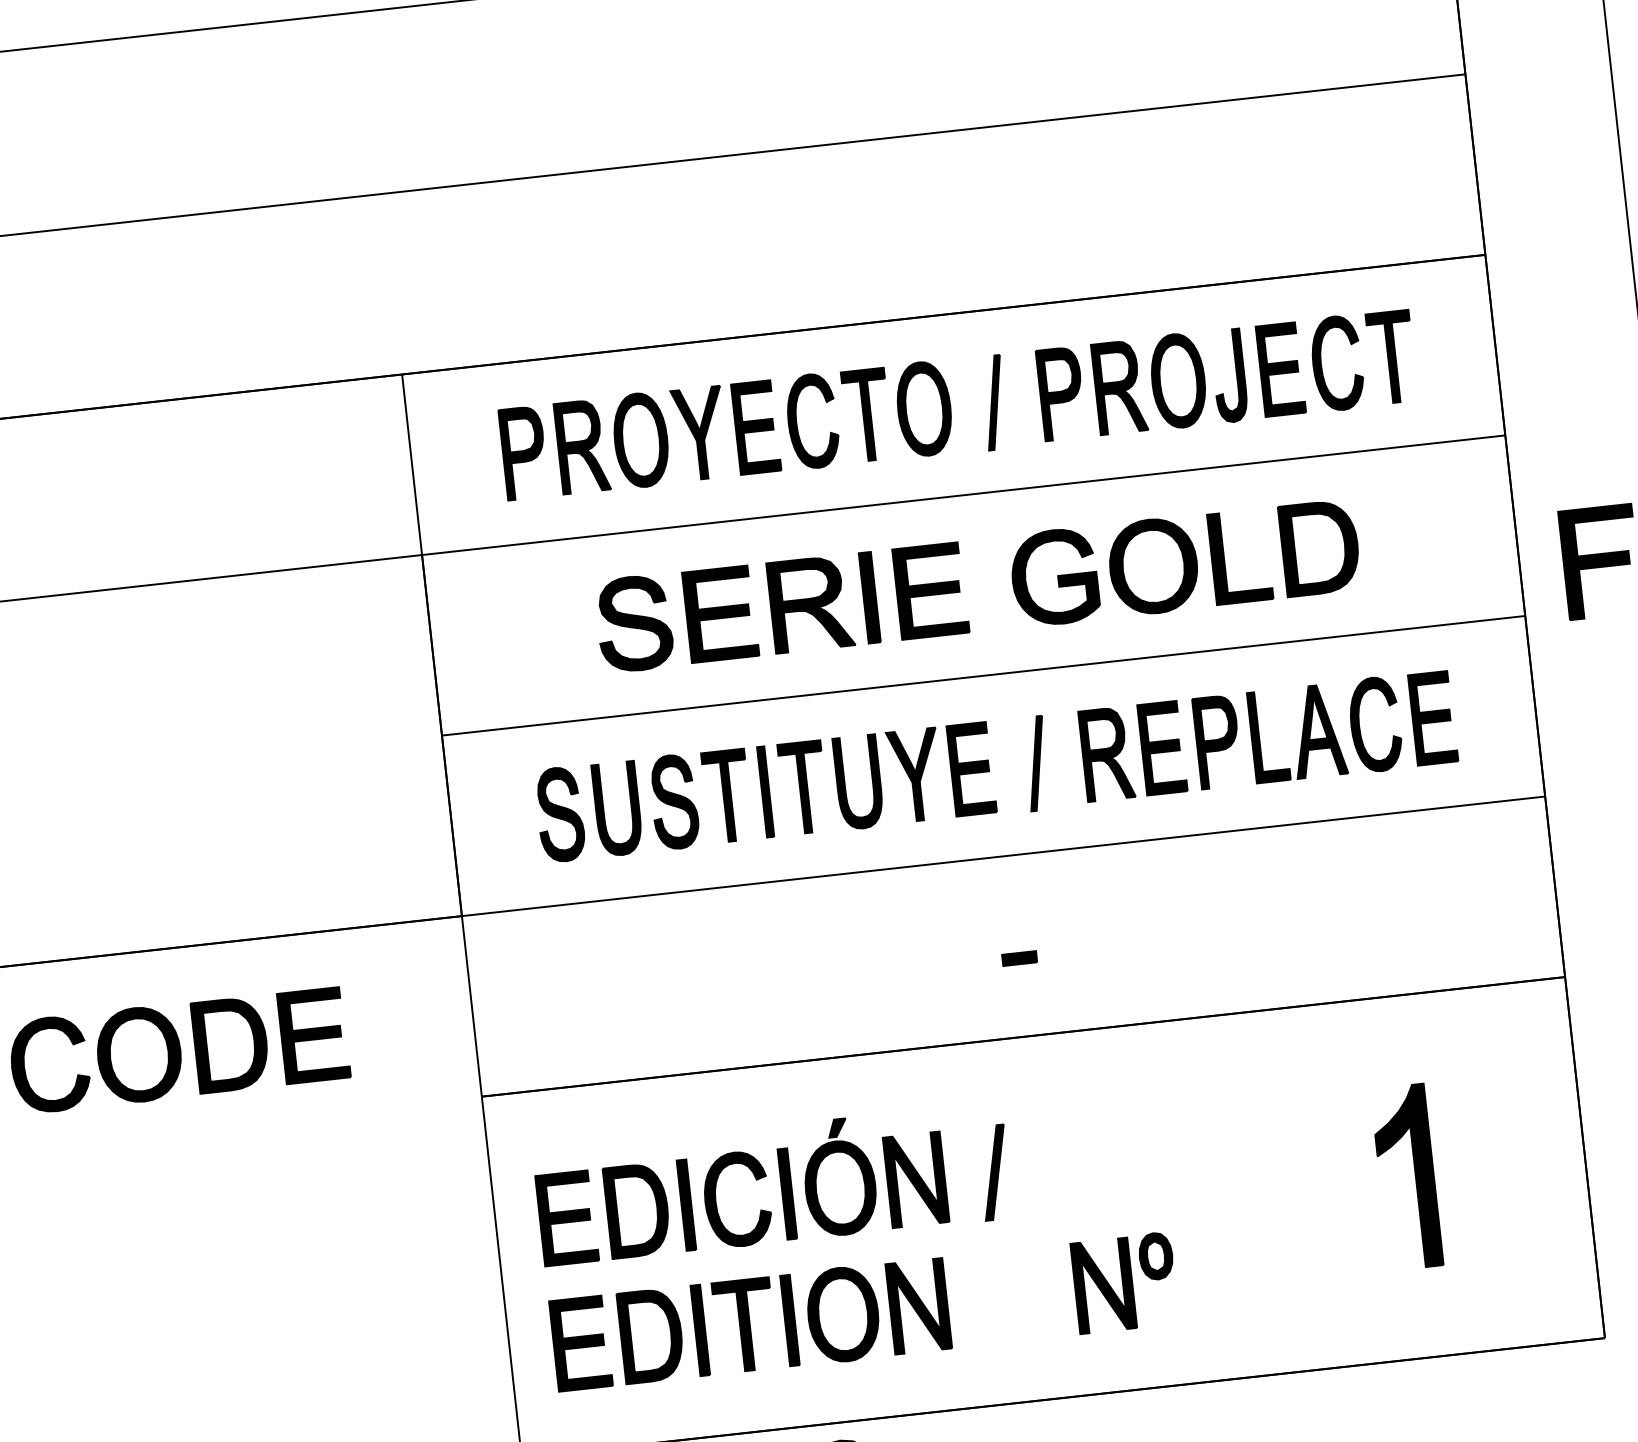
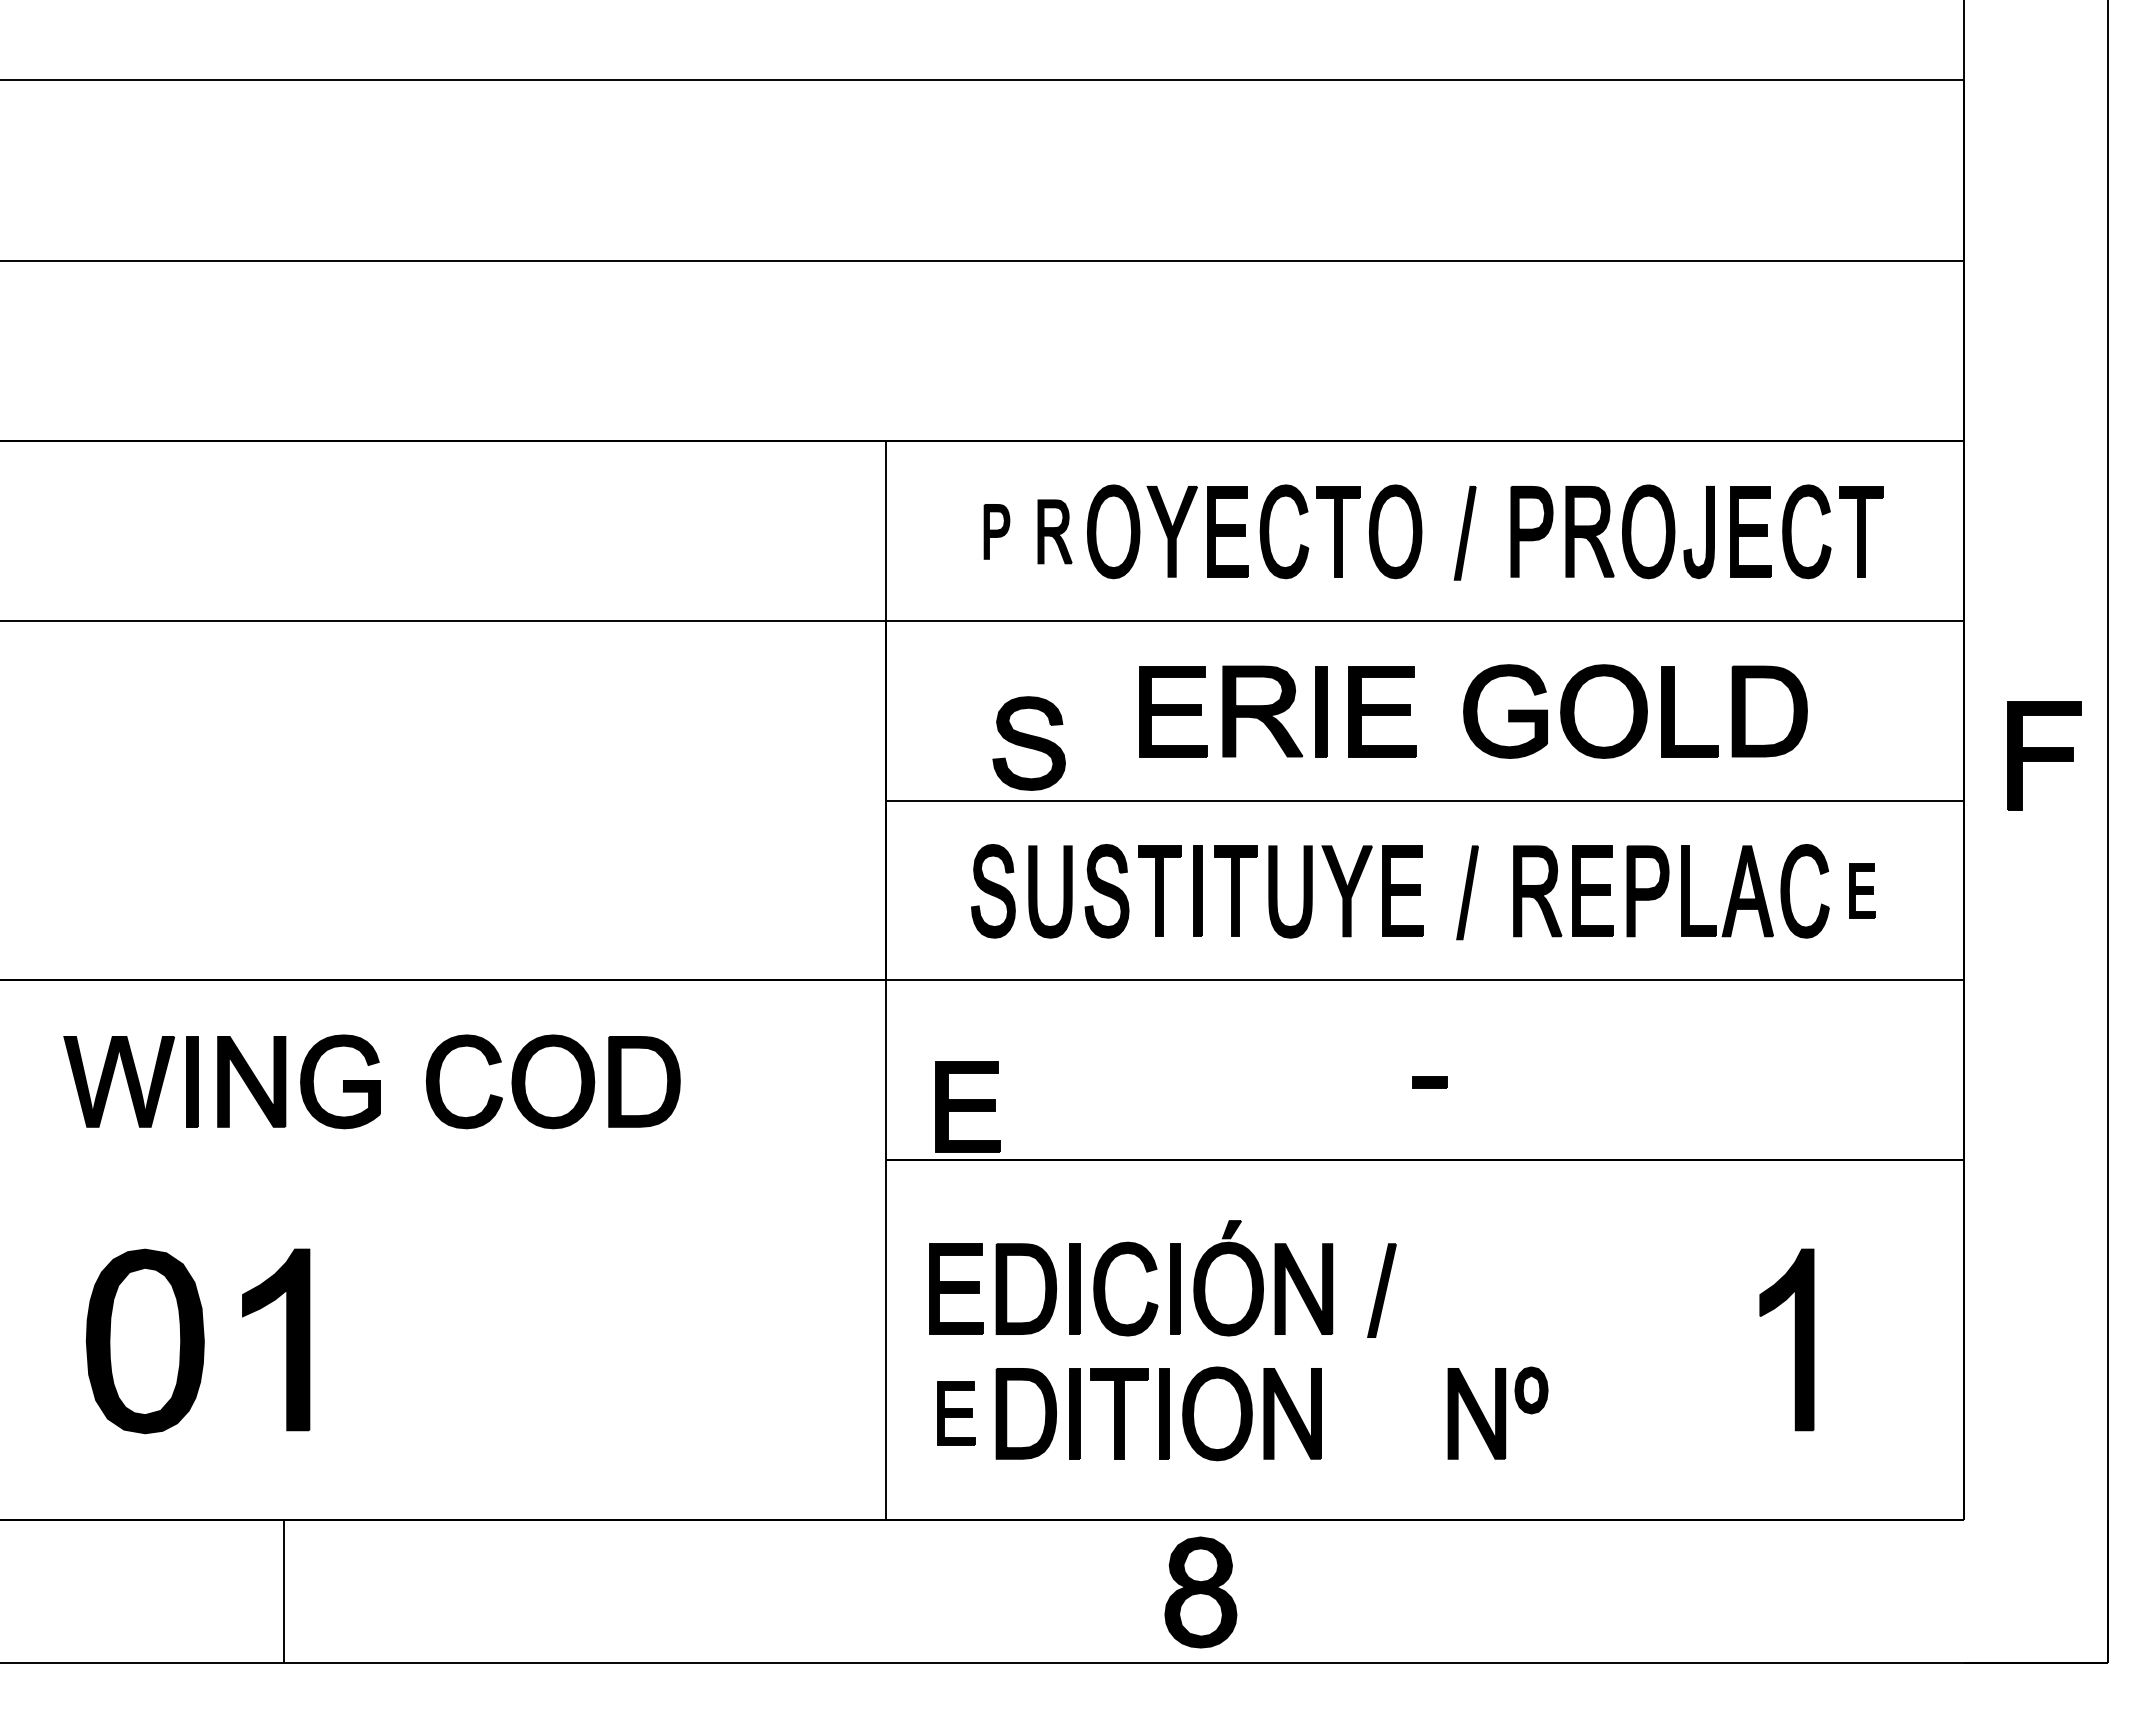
part: (581, 446) -> (1054, 531), size x0.7
part: (523, 452) -> (996, 531), size x0.6
part: (633, 623) -> (1028, 743), moved
part: (1433, 717) -> (1862, 890), size x0.6
part: (313, 1035) -> (967, 1106), moved
part: (581, 1343) -> (956, 1413), size x0.7

